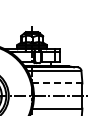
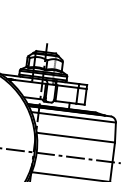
line: (57, 83) -> (75, 137), dashed -> solid

